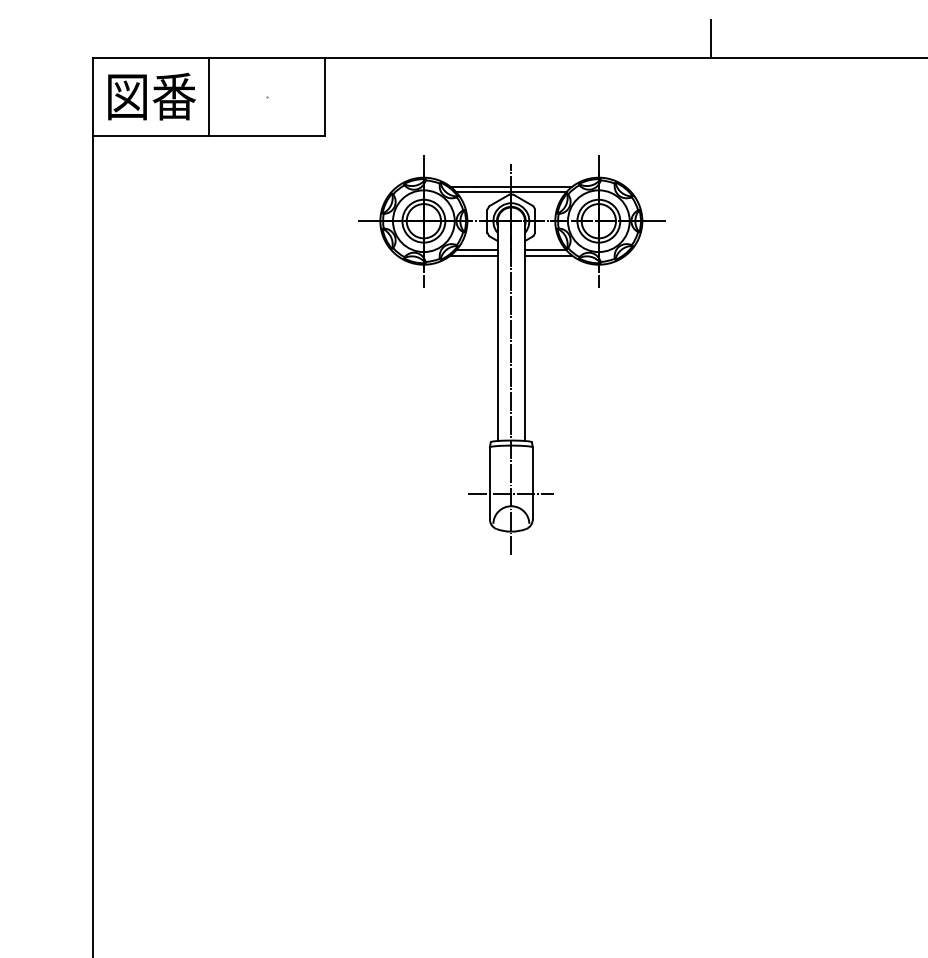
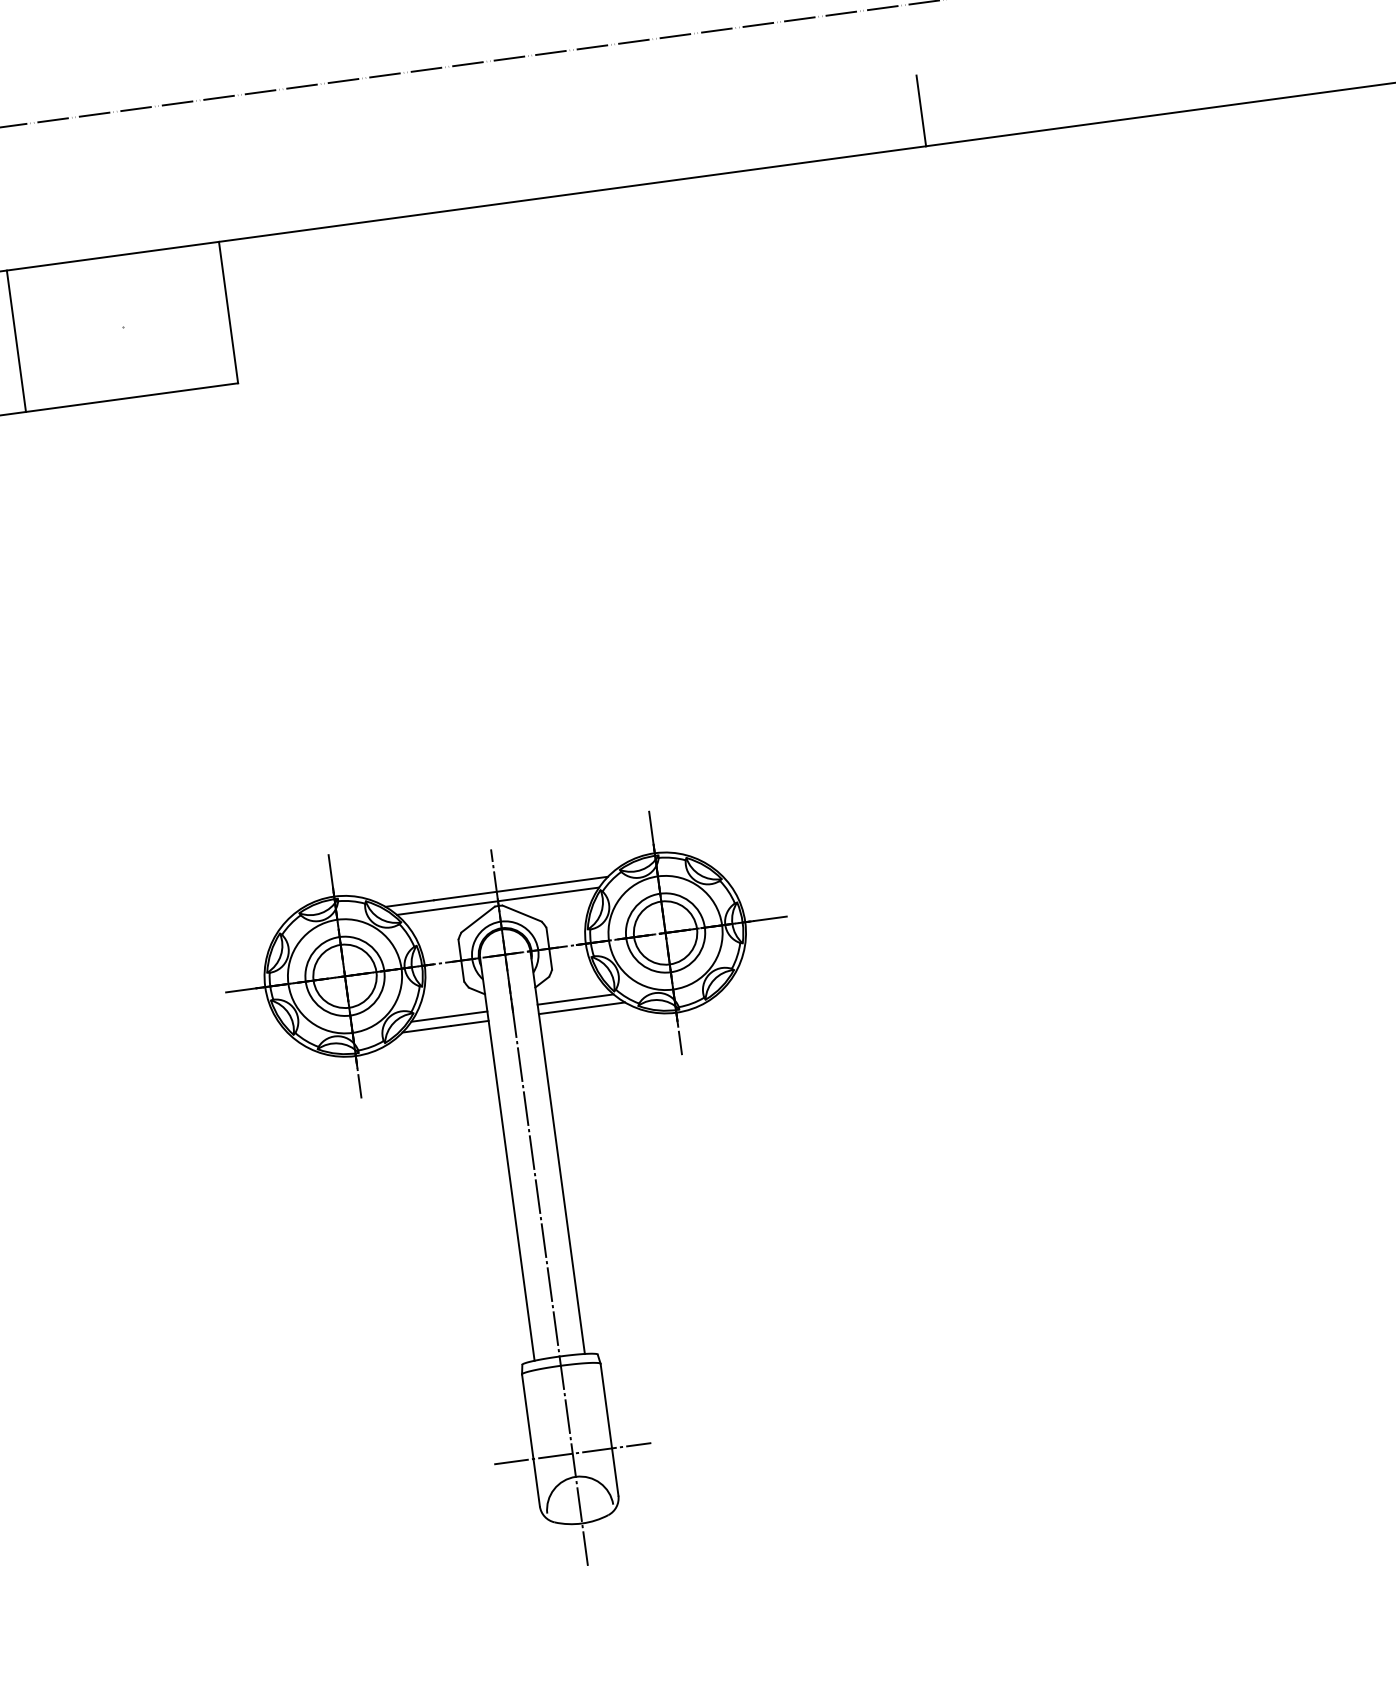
part: (511, 354) -> (538, 1198), moved

